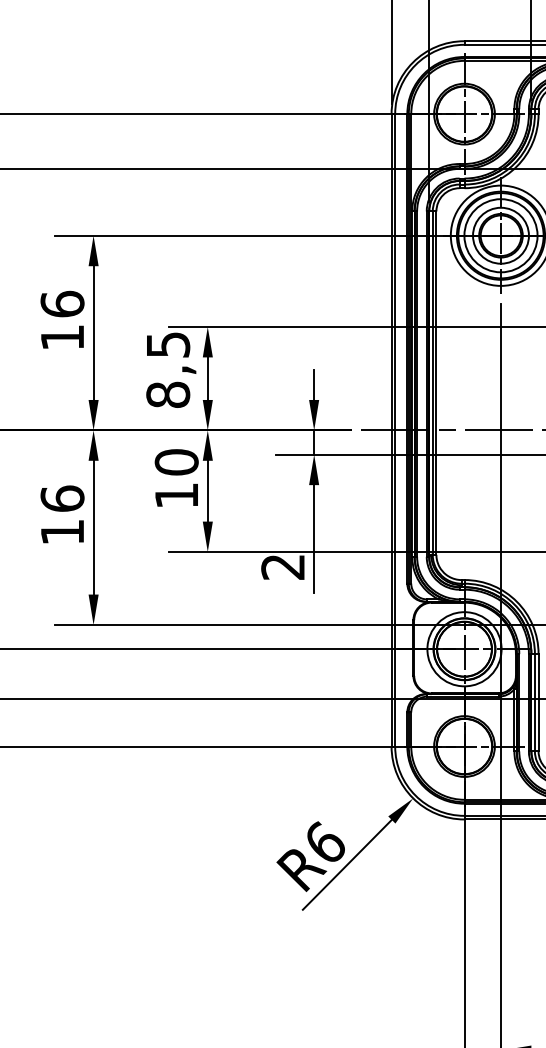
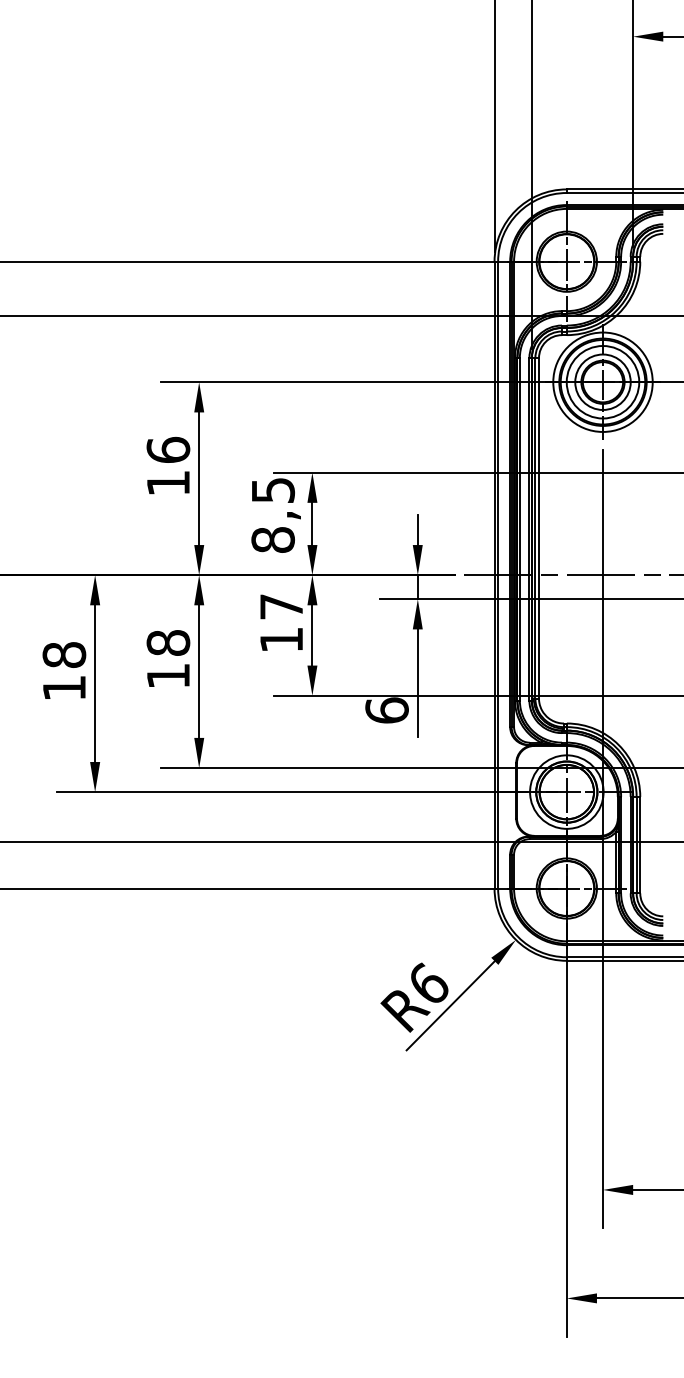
text: (176, 461) -> (281, 606), 10 -> 17
text: (62, 498) -> (168, 642), 16 -> 18
text: (282, 566) -> (386, 710), 2 -> 6

